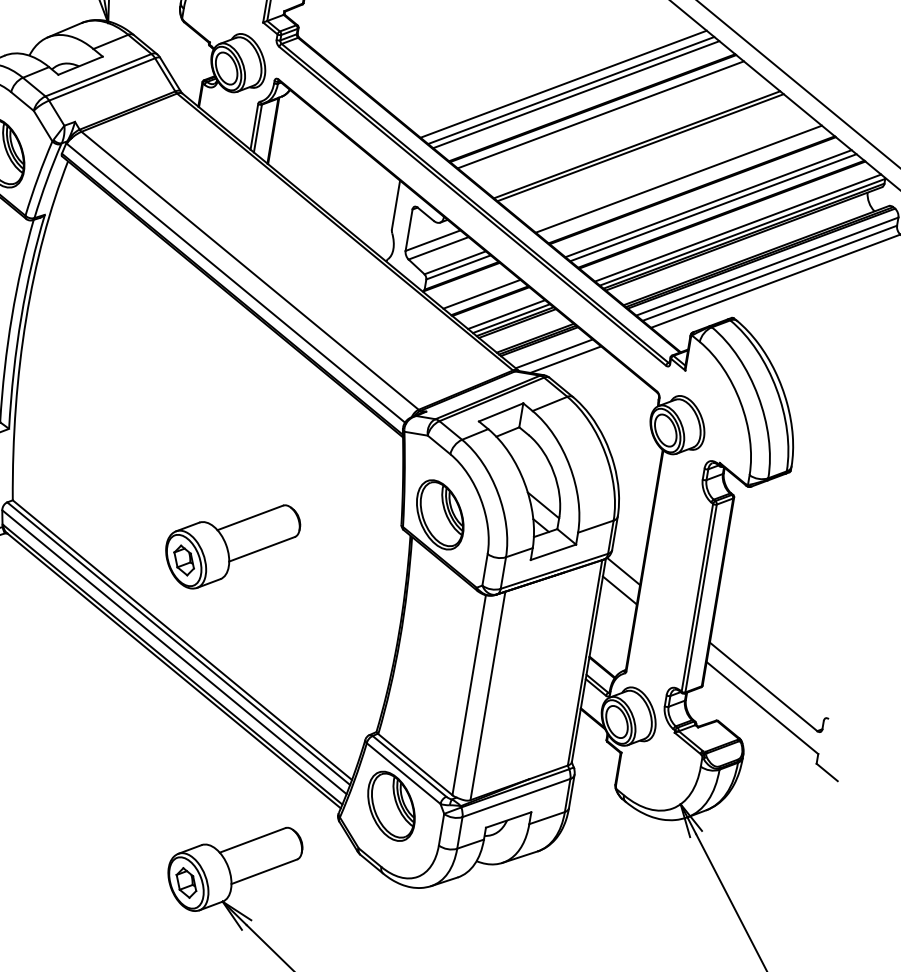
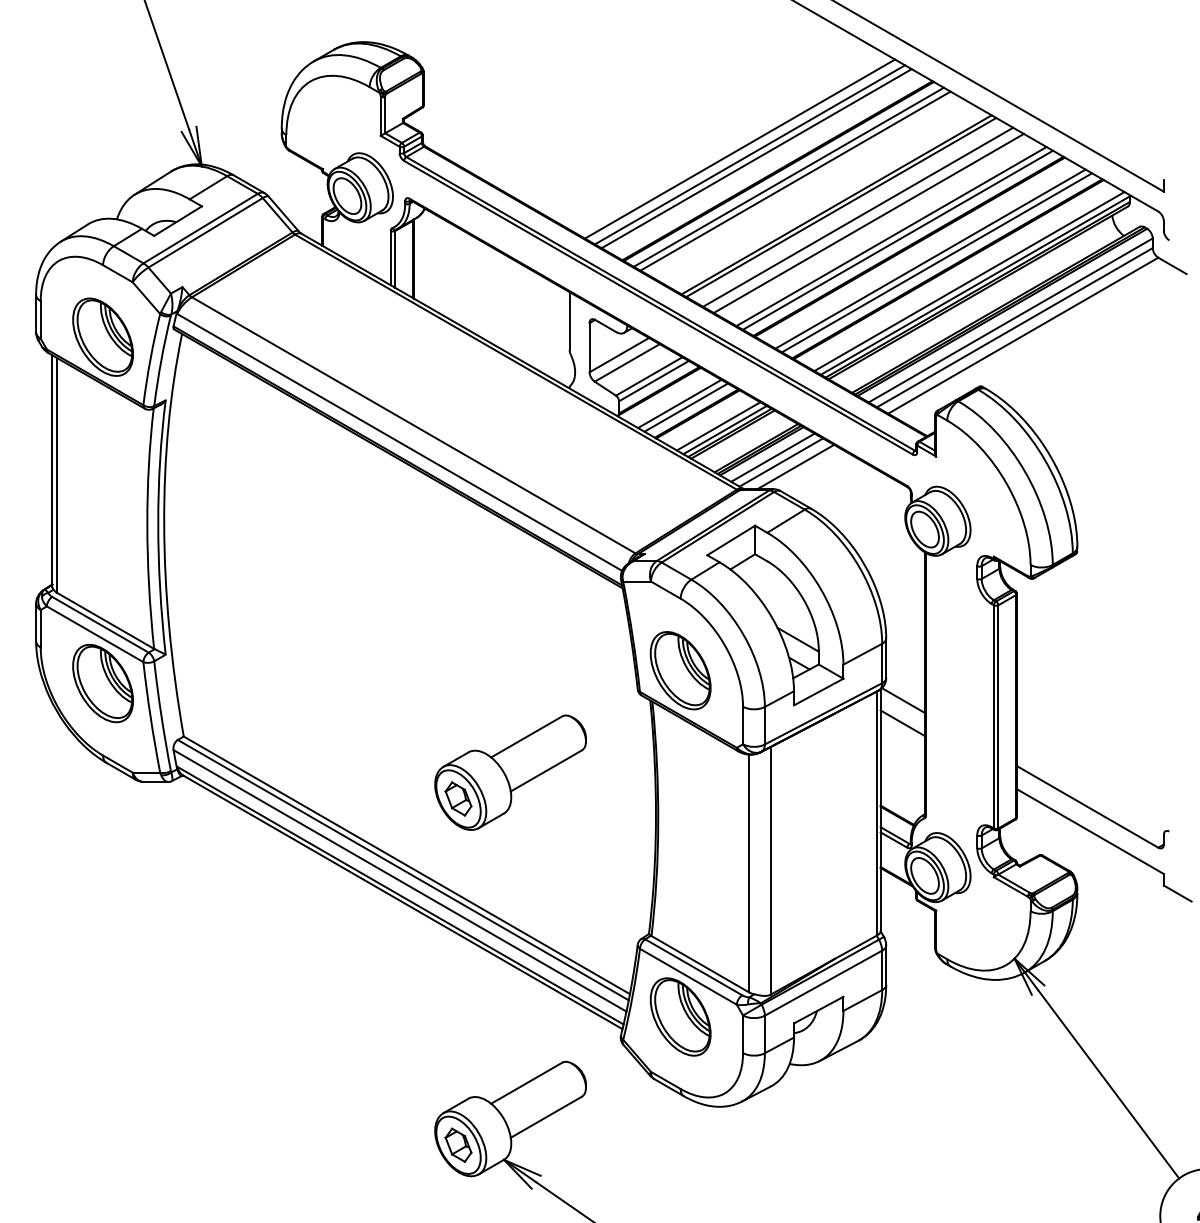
line: (605, 118) -> (795, 180), added
line: (653, 157) -> (858, 216), added
line: (661, 164) -> (868, 222), added
line: (683, 182) -> (897, 239), added
line: (476, 289) -> (679, 403), added
line: (547, 348) -> (772, 457), added
part: (231, 545) -> (510, 772), moved

